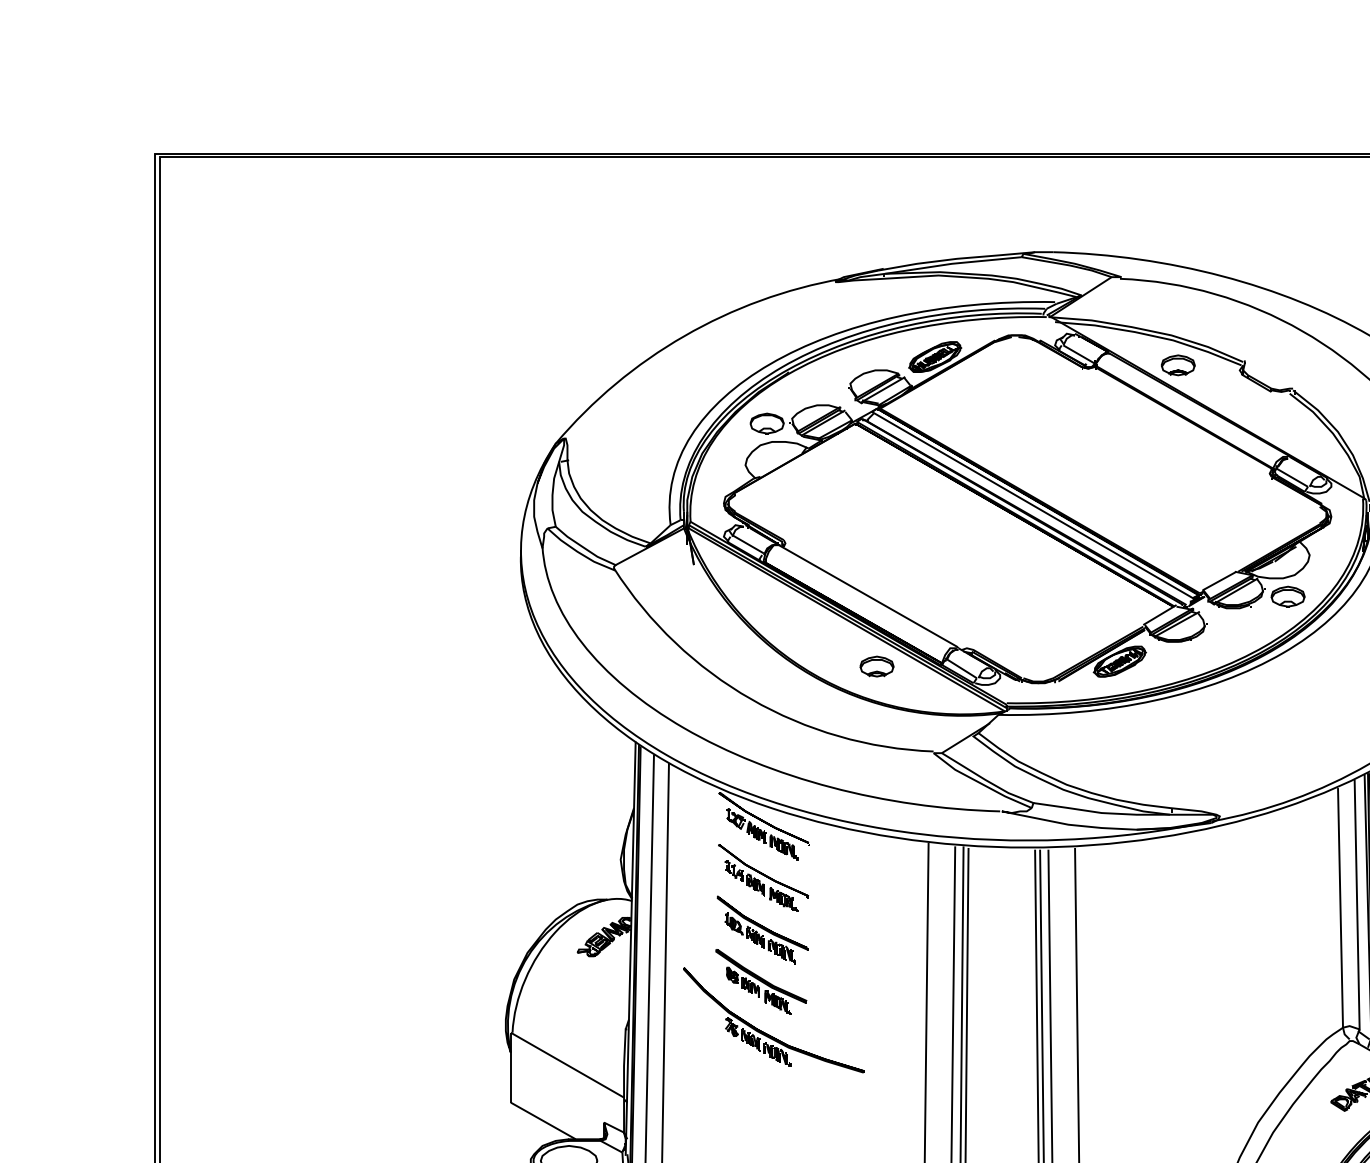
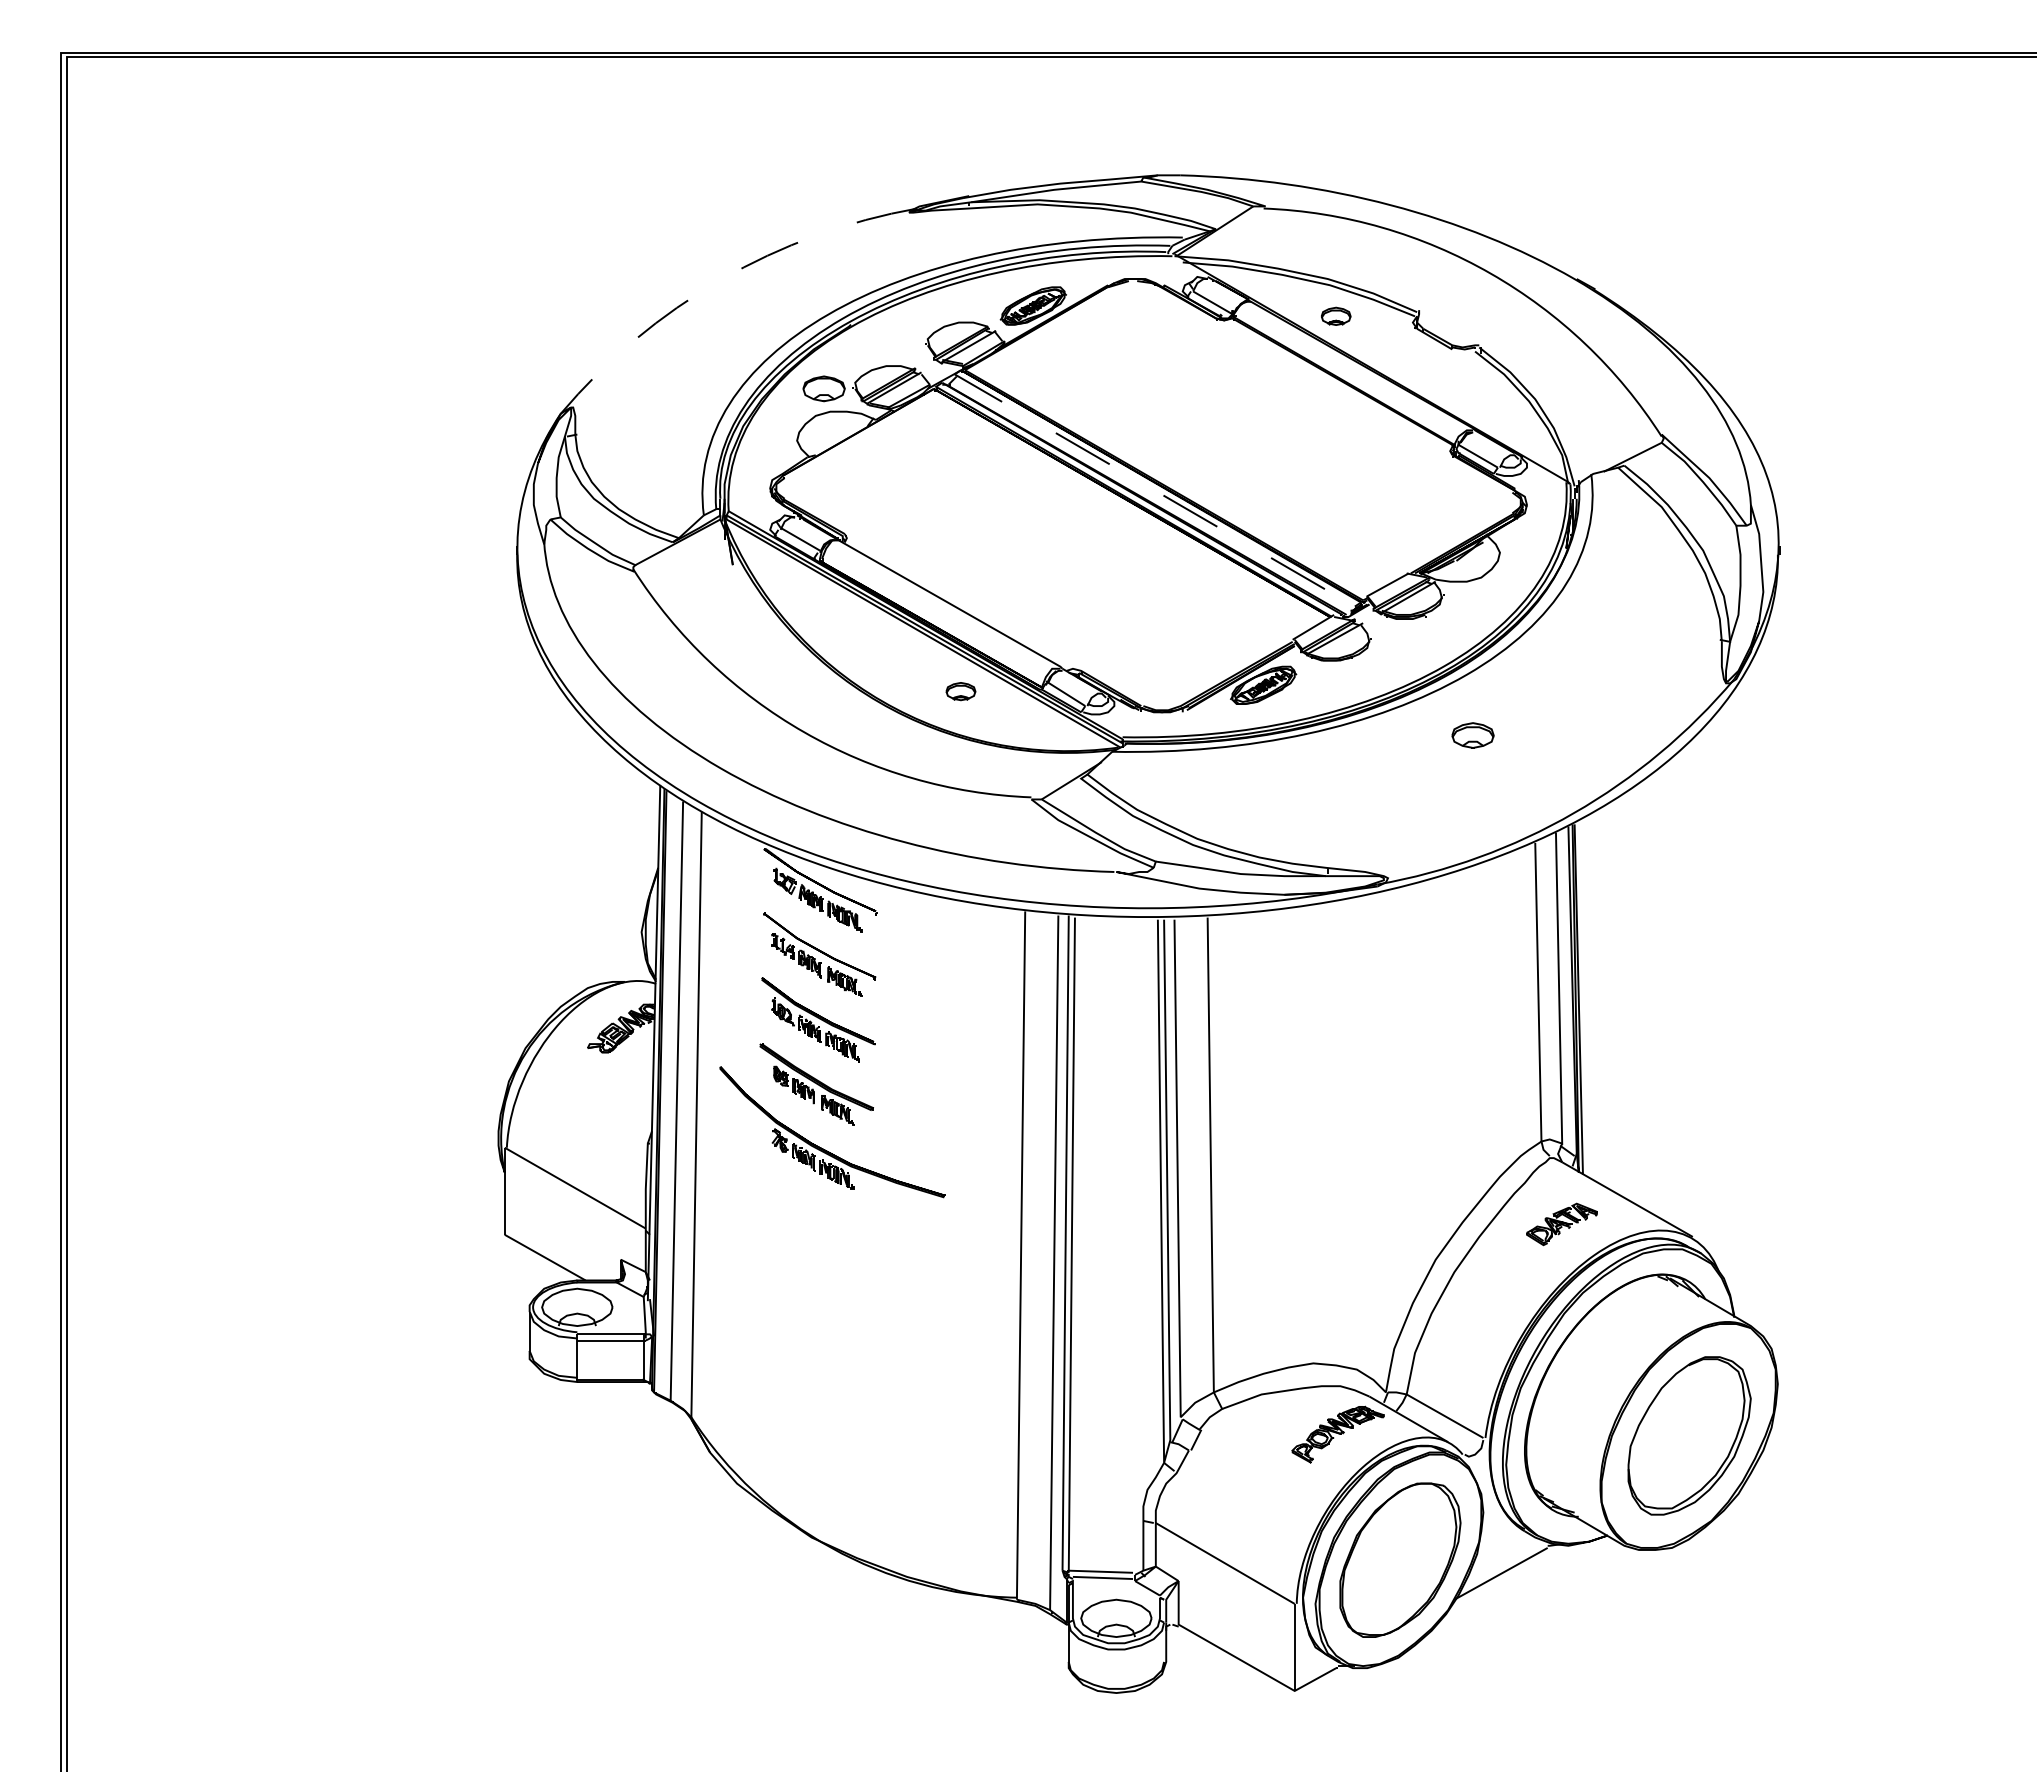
arc: (684, 335) -> (721, 279), solid -> dashed
part: (1177, 365) -> (1335, 316), size x0.7
line: (1030, 504) -> (1152, 489), solid -> dashed
part: (1287, 596) -> (1472, 735), moved
part: (876, 666) -> (960, 691), size x0.7

